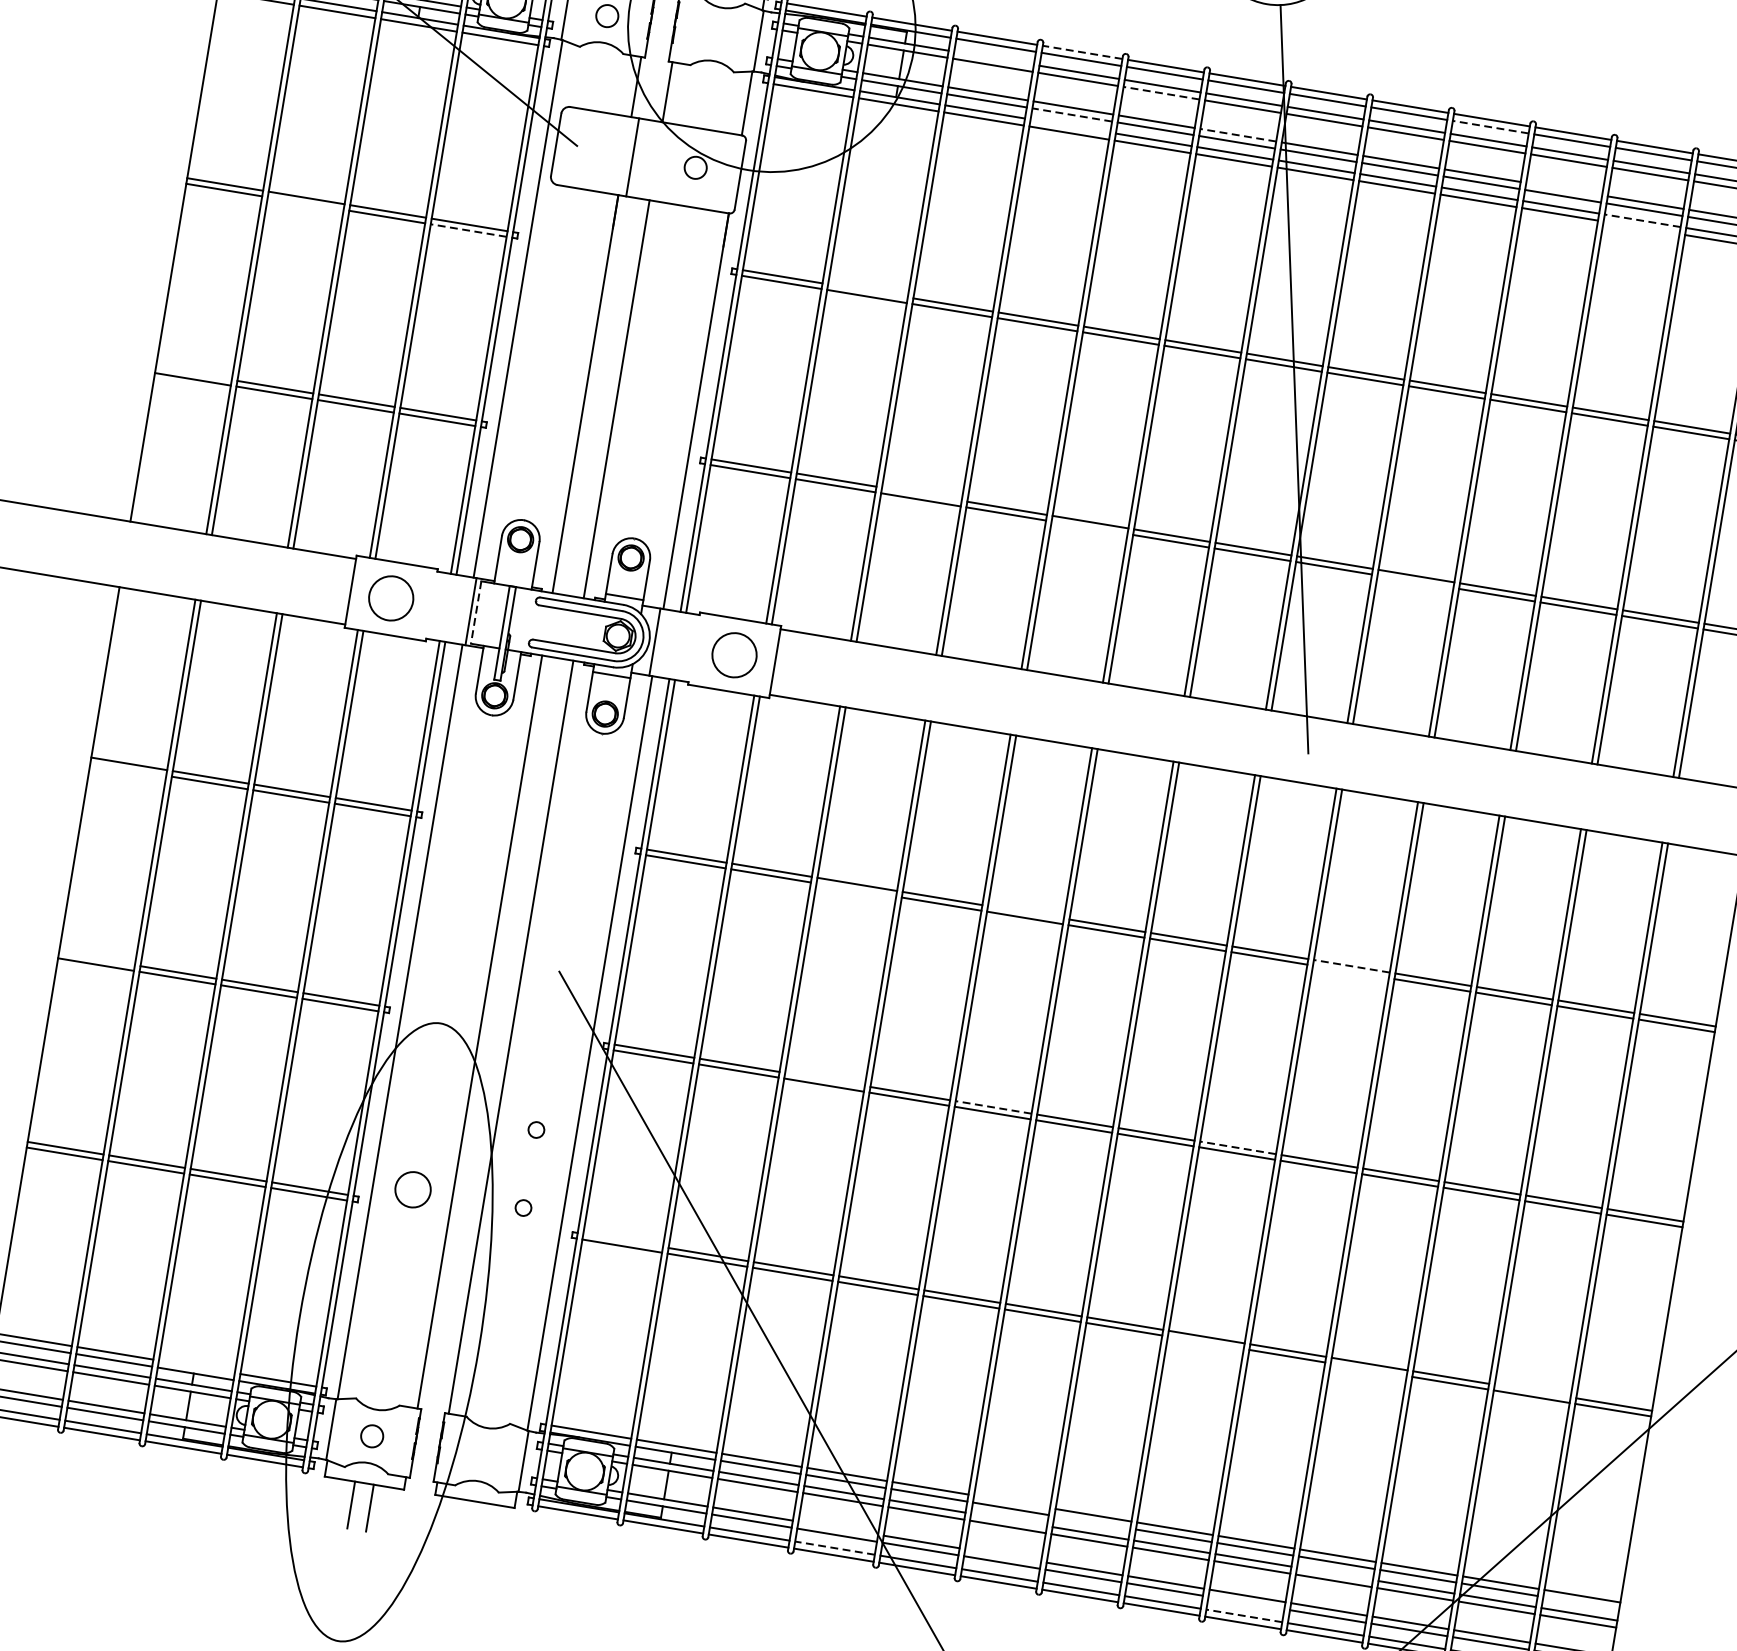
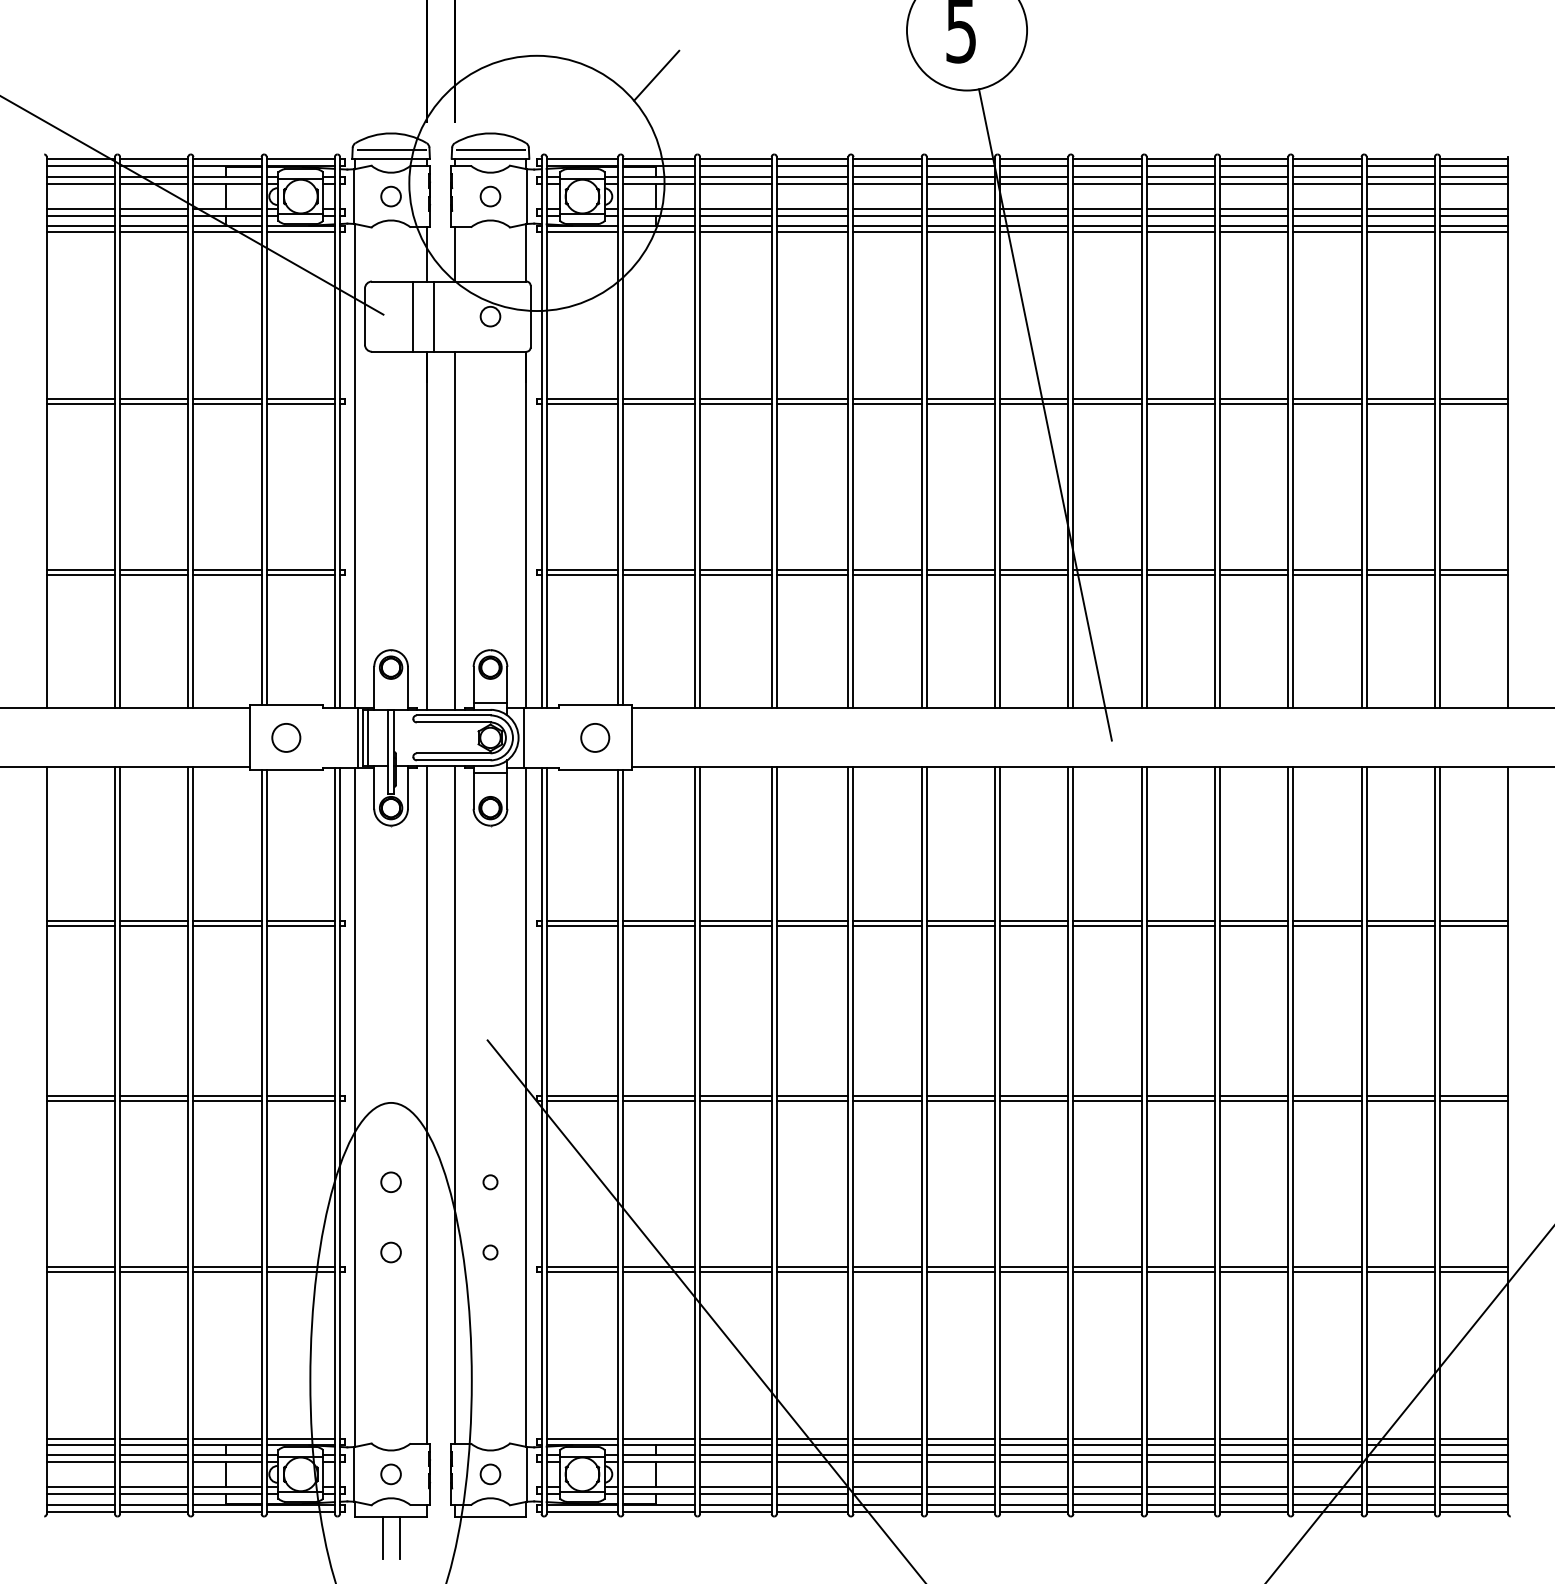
circle: (717, 34) -> (490, 196), added
line: (1082, 52) -> (812, 159), dashed -> solid
line: (993, 58) -> (735, 177), added
line: (1161, 92) -> (887, 183), dashed -> solid
line: (1072, 114) -> (812, 215), dashed -> solid
line: (1070, 125) -> (812, 225), added
line: (1490, 126) -> (1180, 165), dashed -> solid
line: (1237, 135) -> (960, 209), dashed -> solid
line: (609, 153) -> (412, 316), added
line: (1564, 189) -> (1254, 209), added
line: (306, 203) -> (154, 404), added
line: (1641, 220) -> (1326, 225), dashed -> solid
line: (1641, 228) -> (1327, 232), added
line: (468, 230) -> (300, 404), dashed -> solid
line: (868, 291) -> (659, 399), added
line: (193, 373) -> (80, 569), added
line: (921, 493) -> (735, 569), added
line: (1089, 527) -> (887, 574), added
line: (1415, 581) -> (1180, 574), added
circle: (391, 598) -> (286, 737), size x0.71
line: (475, 613) -> (362, 738), dashed -> solid
line: (482, 613) -> (368, 737), added
circle: (734, 654) -> (595, 737), size x0.71
line: (127, 769) -> (80, 925), added
line: (855, 889) -> (735, 925), added
line: (1025, 912) -> (887, 920), added
line: (96, 959) -> (80, 1096), added
line: (1351, 965) -> (1180, 920), dashed -> solid
line: (1350, 971) -> (1180, 925), added
line: (824, 1079) -> (735, 1096), added
line: (993, 1107) -> (887, 1096), dashed -> solid
circle: (425, 1110) -> (390, 1181), added
line: (1238, 1148) -> (1107, 1096), dashed -> solid
circle: (412, 1189) -> (390, 1252), size x0.62
line: (623, 1240) -> (582, 1266), added
line: (1205, 1342) -> (1107, 1271), added
line: (196, 1366) -> (227, 1438), added
line: (1369, 1369) -> (1254, 1271), added
line: (1532, 1391) -> (1400, 1266), added
circle: (482, 1454) -> (490, 1474), added
line: (1011, 1501) -> (960, 1438), added
line: (1008, 1520) -> (960, 1455), added
line: (1092, 1522) -> (1034, 1445), added
line: (838, 1528) -> (812, 1487), added
line: (834, 1548) -> (812, 1505), dashed -> solid
line: (1002, 1555) -> (960, 1487), added
line: (1335, 1574) -> (1254, 1455), added
line: (1246, 1602) -> (1180, 1493), added
line: (1580, 1603) -> (1473, 1445), added
line: (1243, 1616) -> (1180, 1505), dashed -> solid

